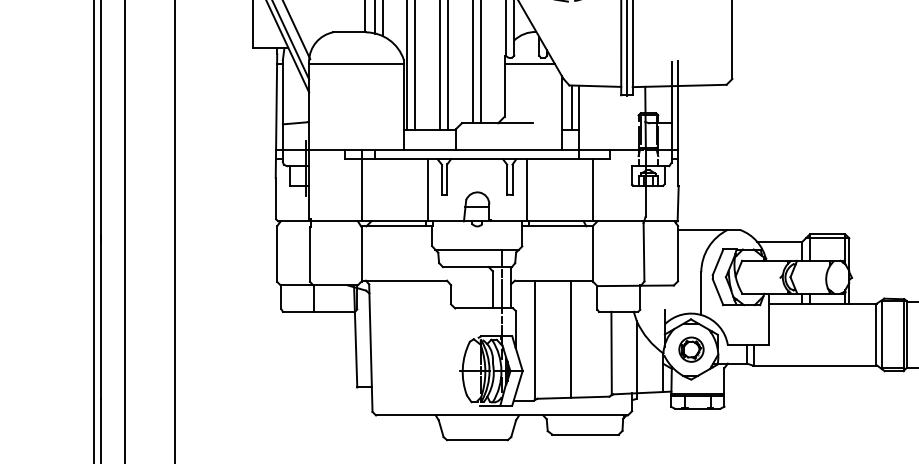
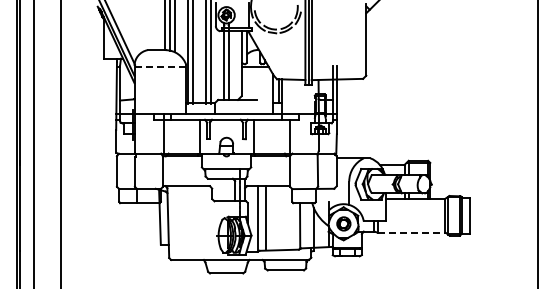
line: (356, 64) -> (160, 67), solid -> dashed
line: (570, 339) -> (265, 218), moved
line: (814, 365) -> (411, 232), solid -> dashed

